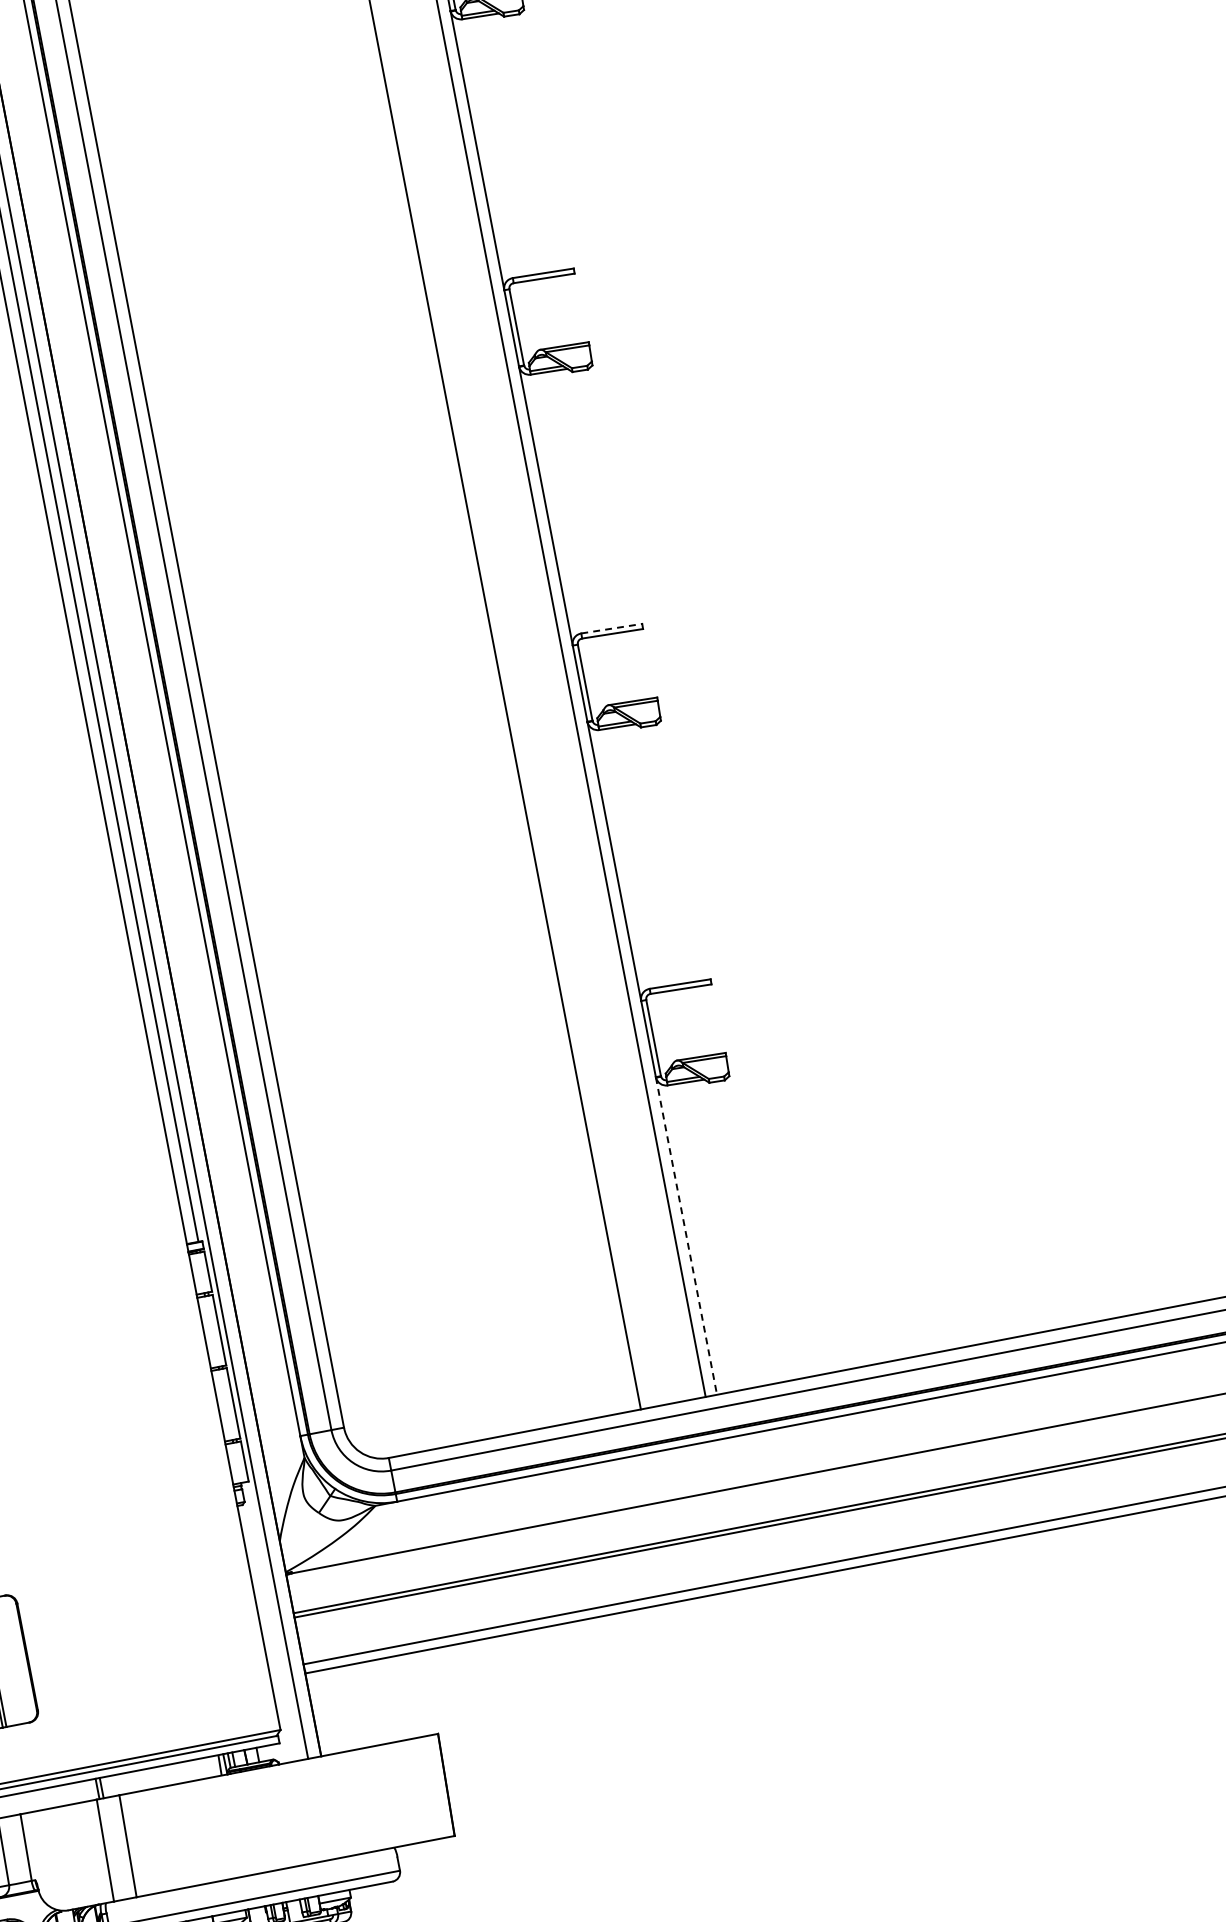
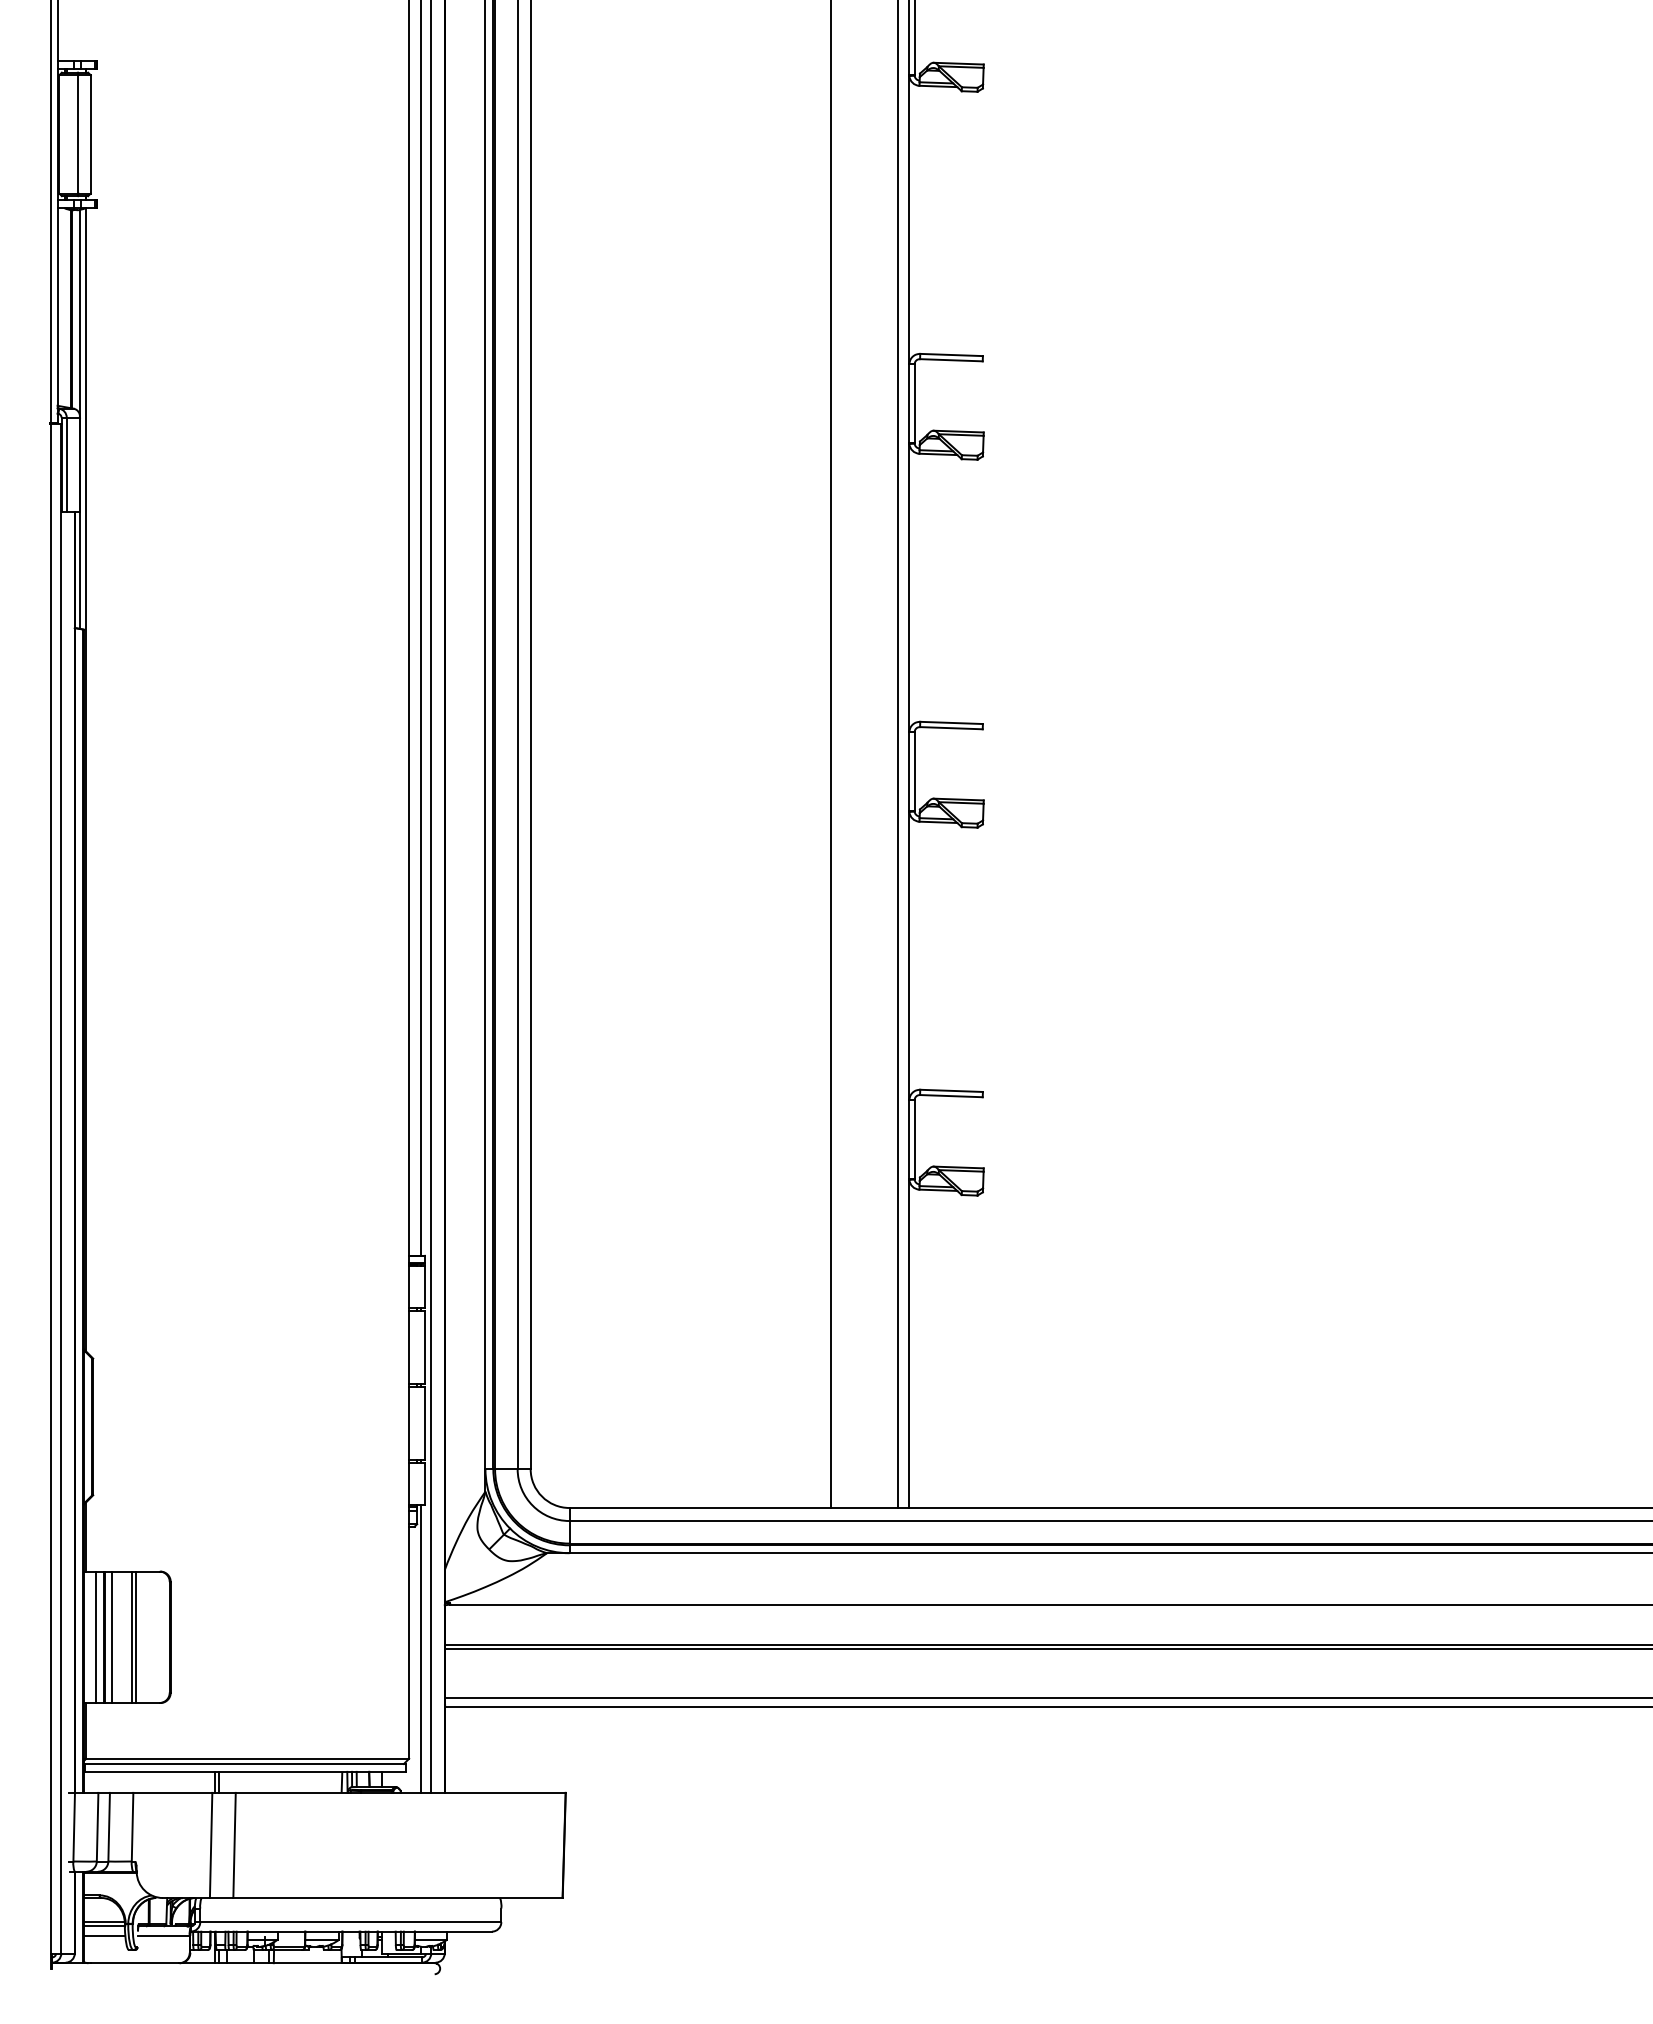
line: (612, 628) -> (952, 722), dashed -> solid
line: (686, 1236) -> (909, 1344), dashed -> solid
line: (271, 1621) -> (421, 1648), added

